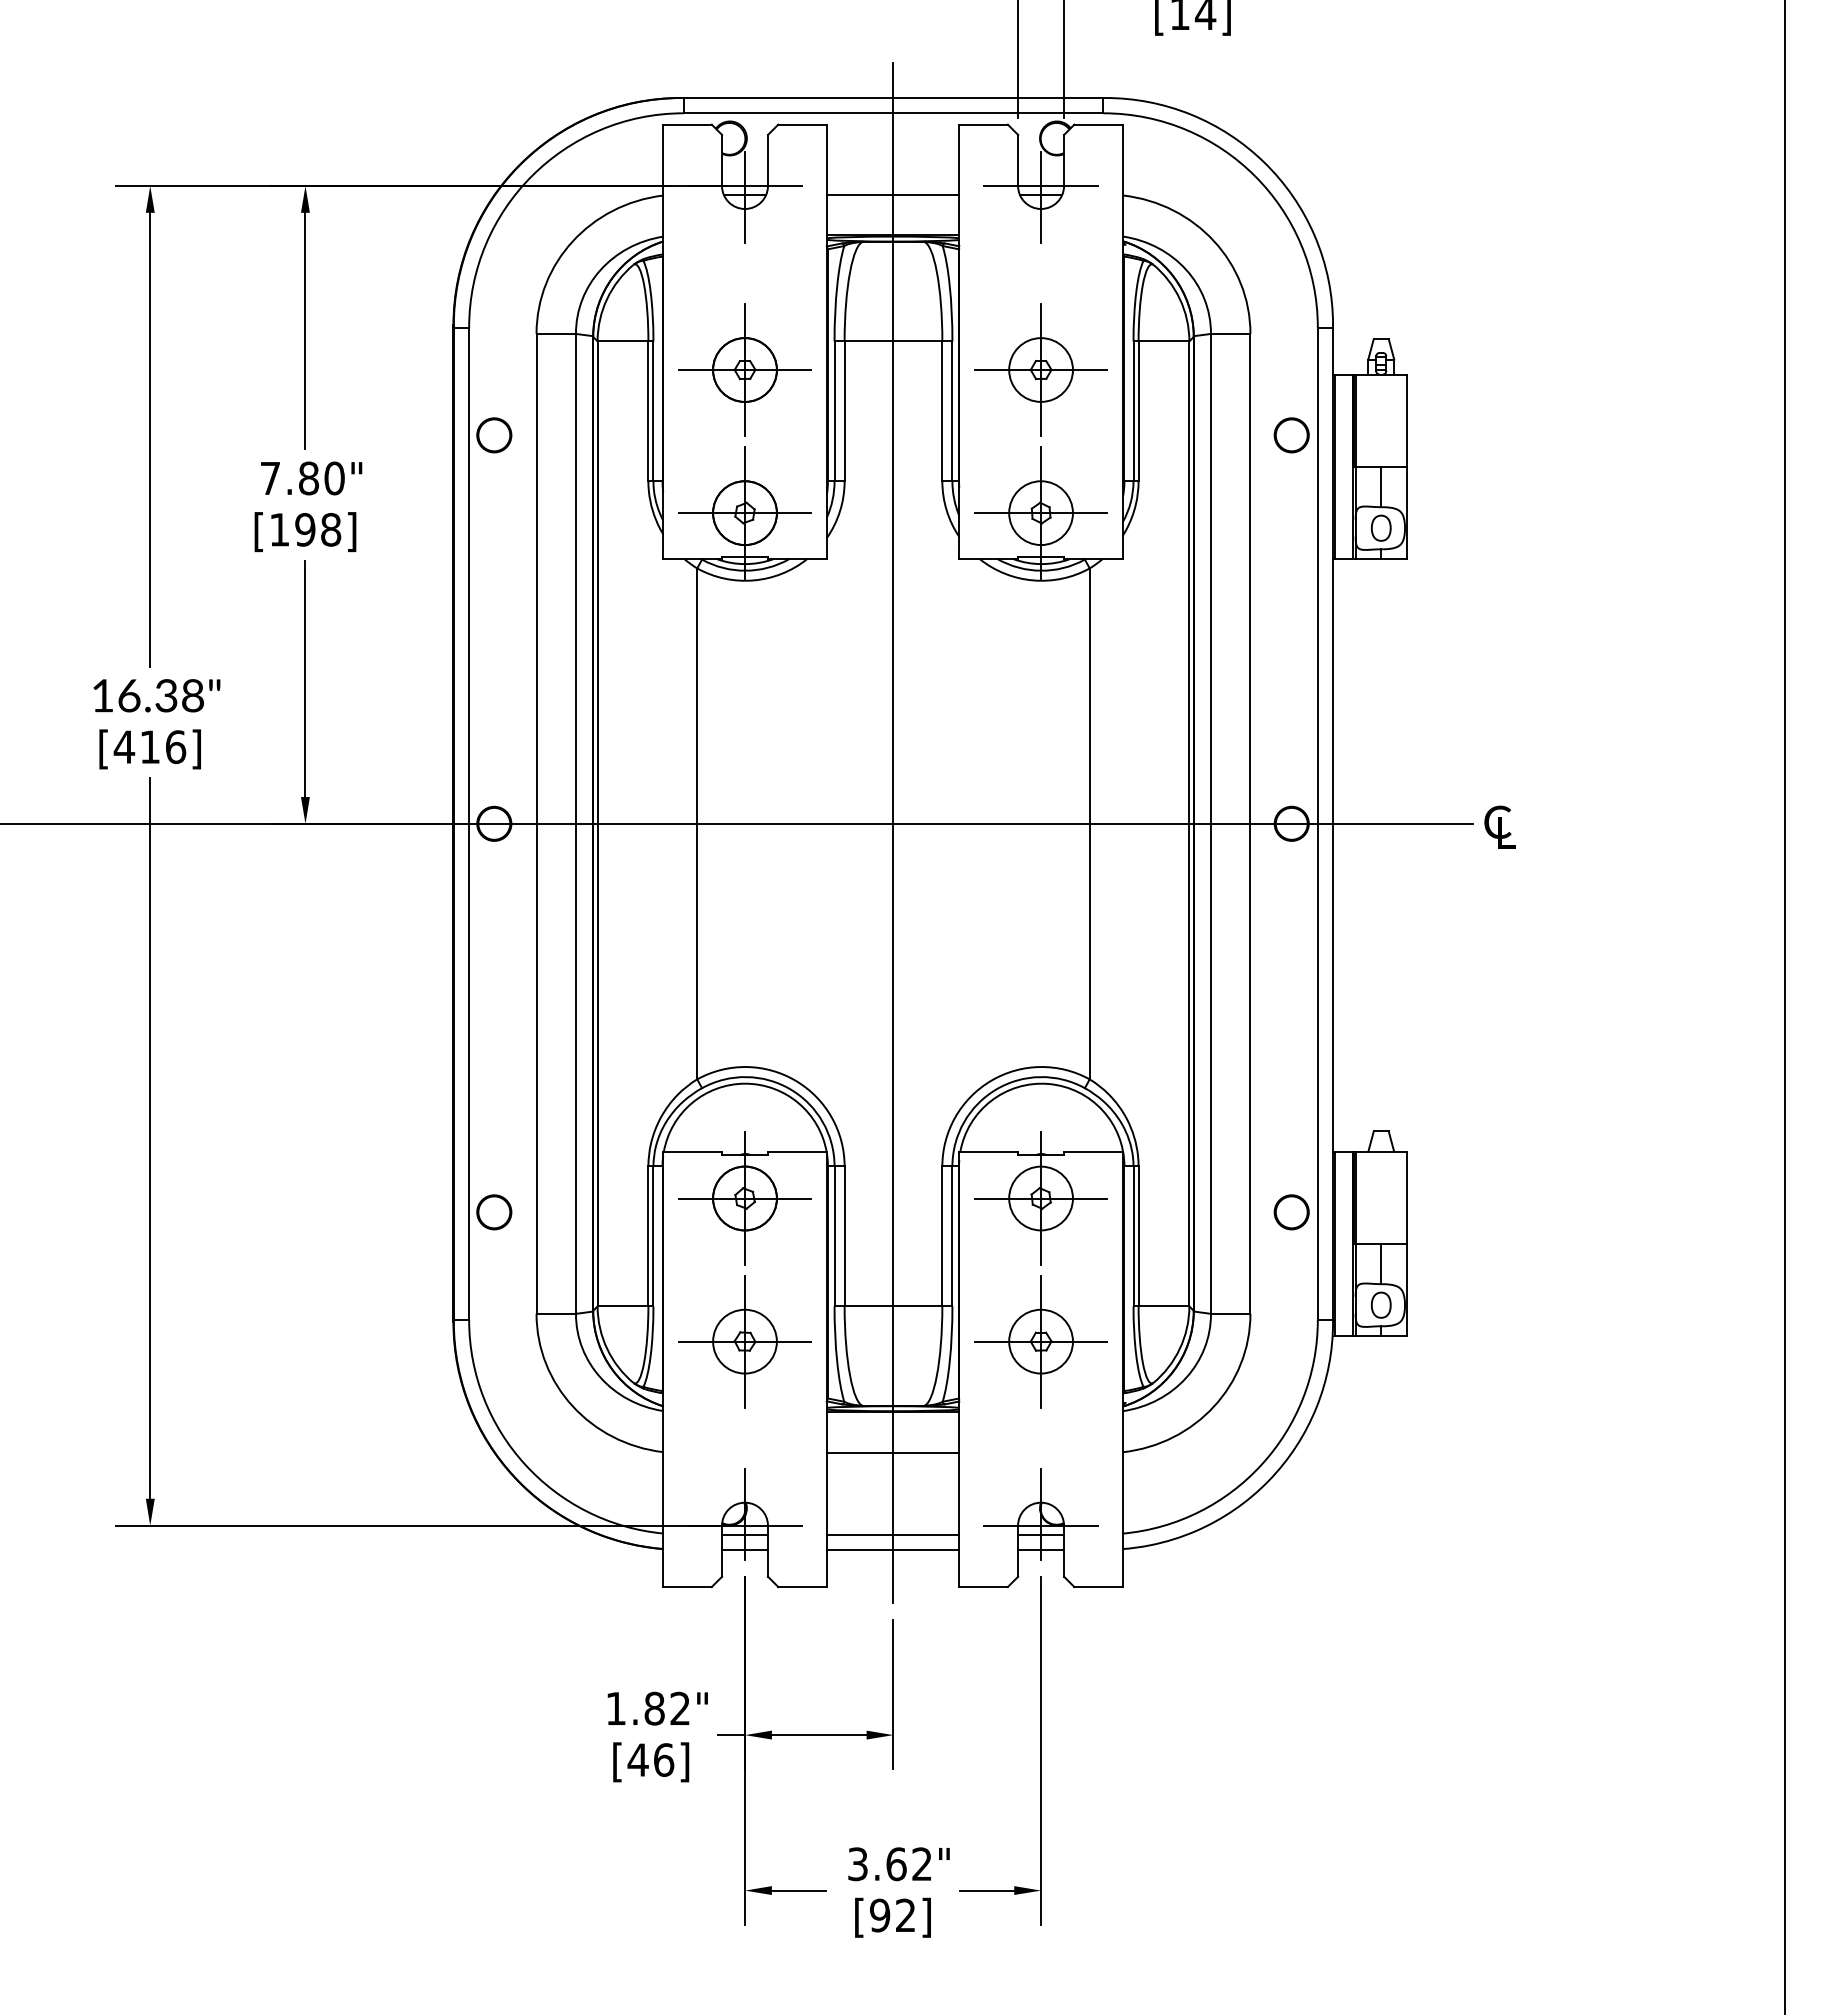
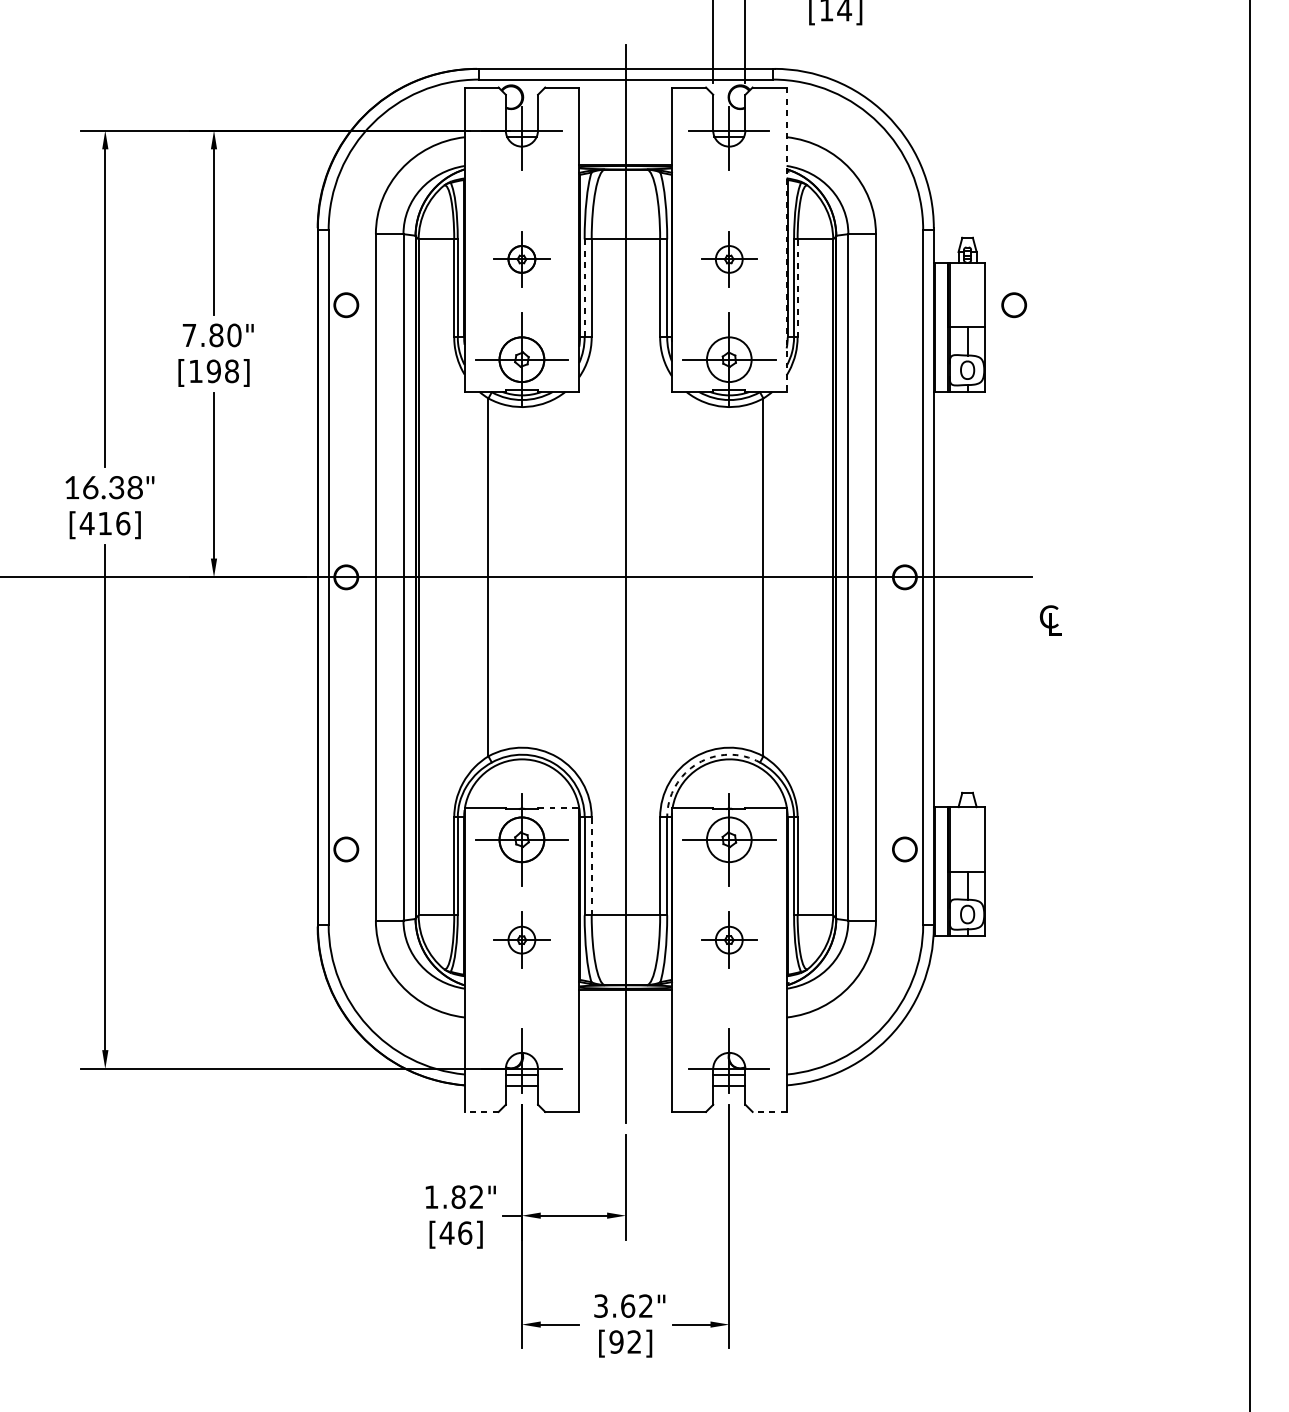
line: (892, 194) -> (625, 136), removed
line: (1122, 342) -> (786, 240), solid -> dashed
part: (744, 369) -> (521, 259), size x0.6
part: (1040, 369) -> (728, 259), size x0.6
line: (1138, 410) -> (797, 287), solid -> dashed
line: (834, 411) -> (584, 288), solid -> dashed
circle: (1291, 435) -> (1014, 305), moved
text: (1499, 826) -> (1050, 619), moved
arc: (996, 1089) -> (698, 763), solid -> dashed
line: (797, 1152) -> (558, 807), solid -> dashed
line: (844, 1235) -> (591, 865), solid -> dashed
part: (744, 1341) -> (521, 939), size x0.6
part: (1040, 1341) -> (728, 939), size x0.6
line: (892, 1453) -> (625, 1018), removed
line: (892, 1534) -> (625, 1075), removed
line: (892, 1549) -> (625, 1085), removed
line: (687, 1587) -> (481, 1112), solid -> dashed
line: (1098, 1587) -> (769, 1112), solid -> dashed

